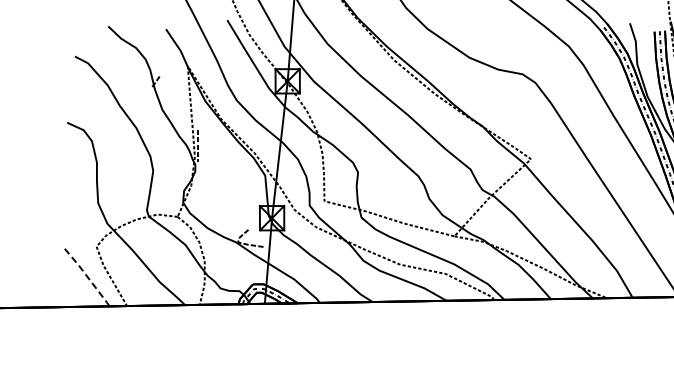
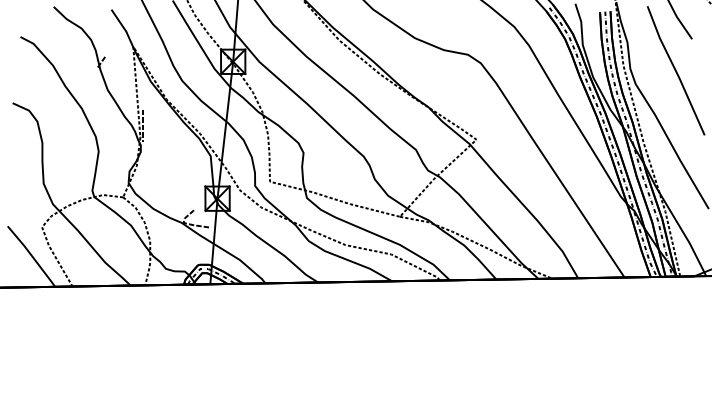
line: (87, 276) -> (32, 256), dashed -> solid

